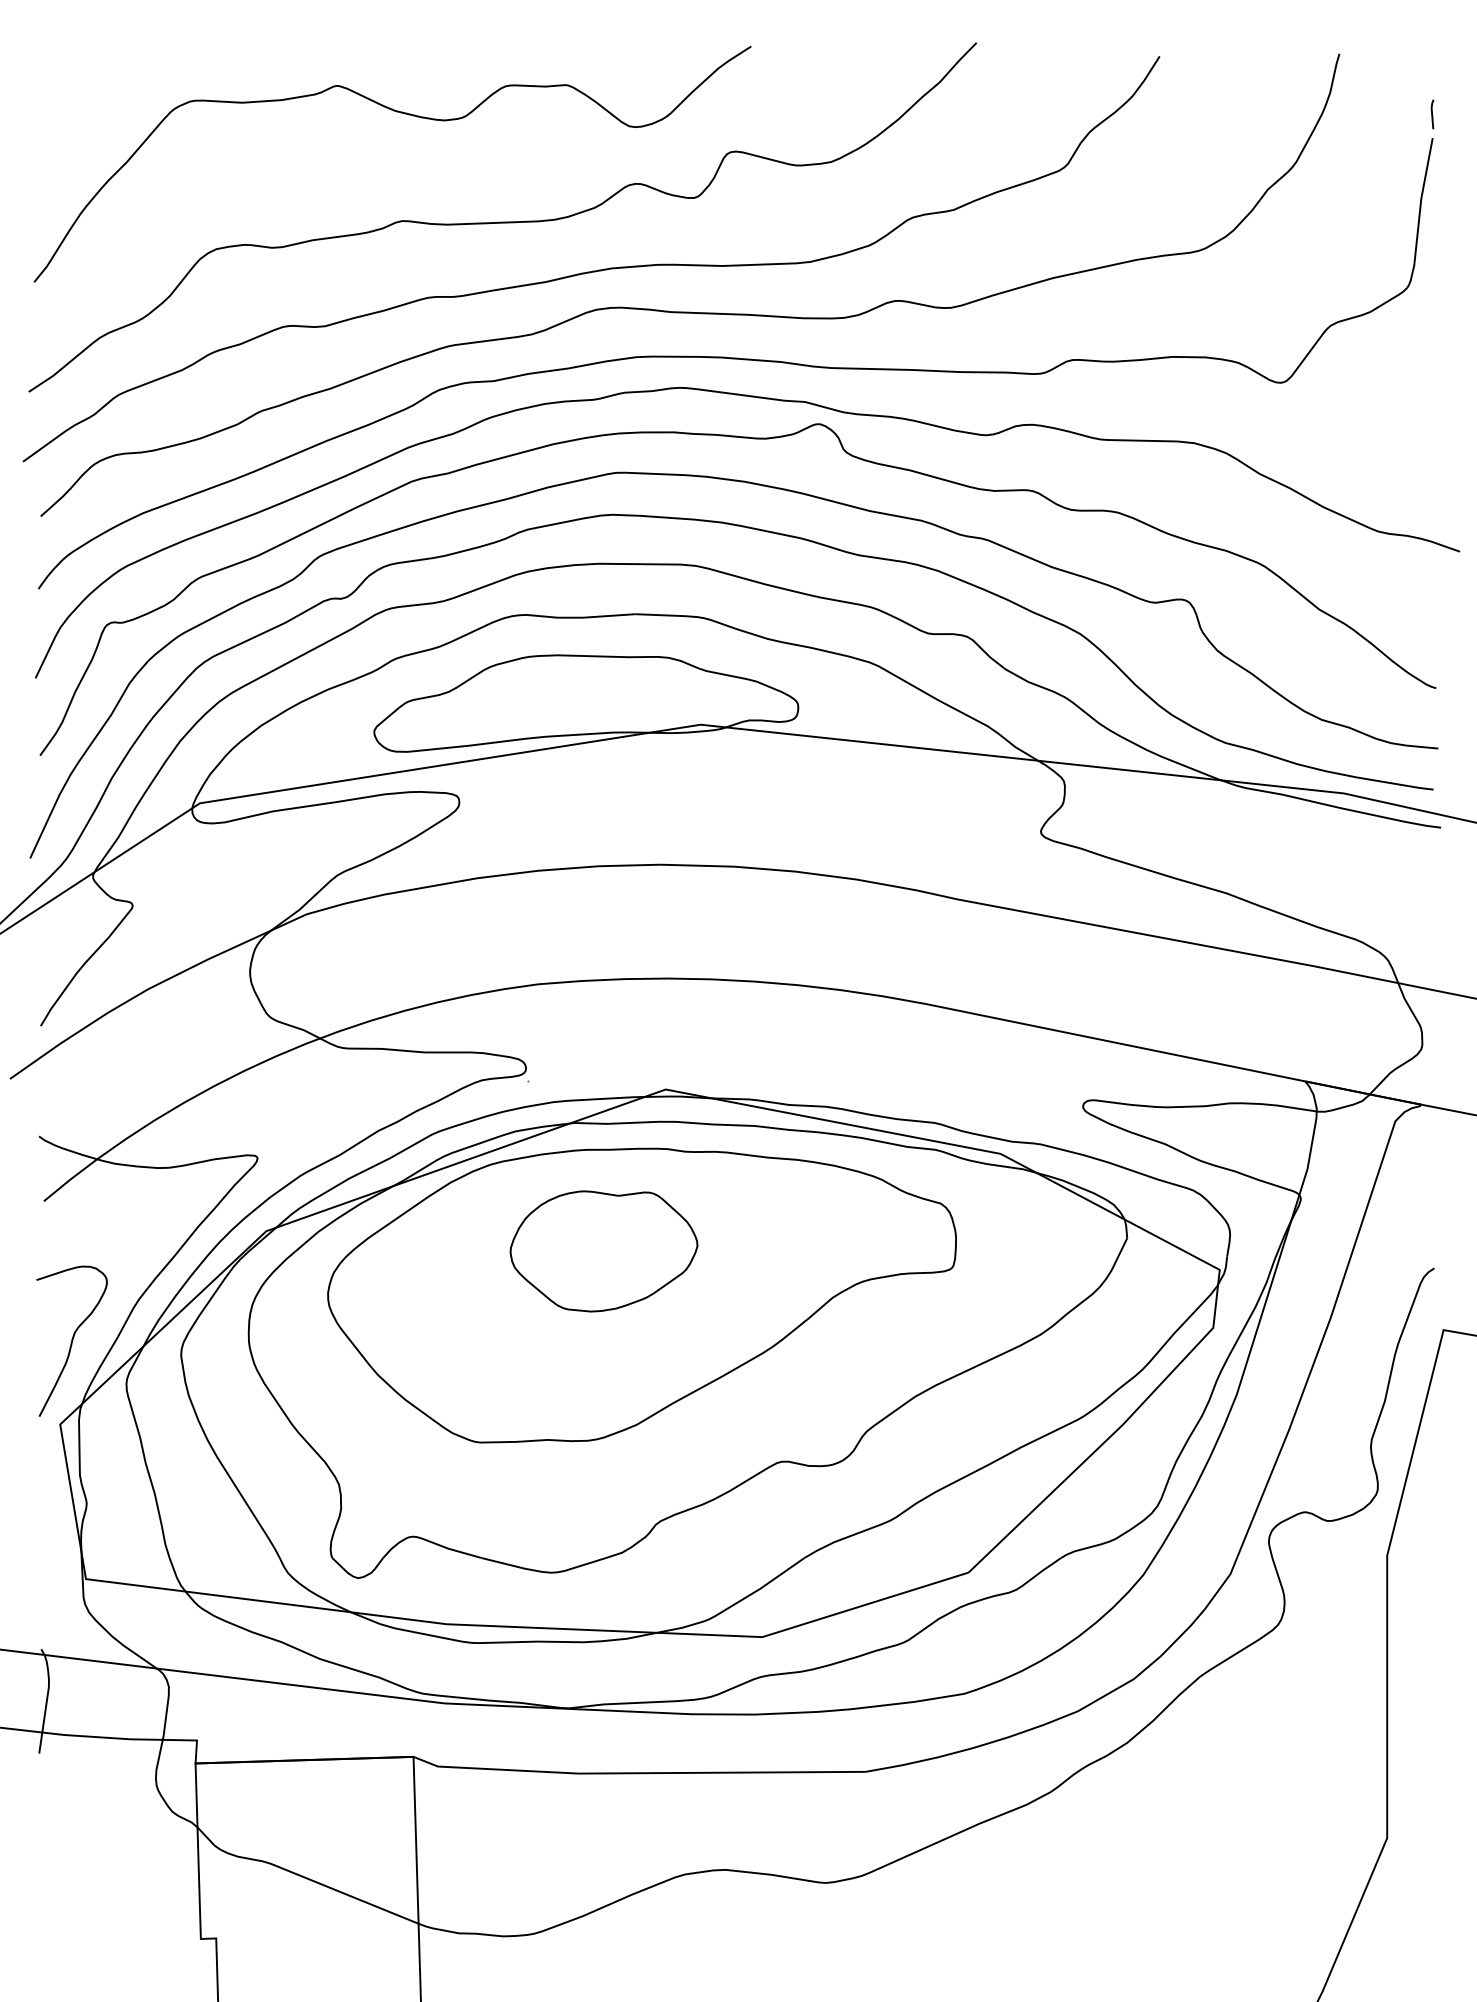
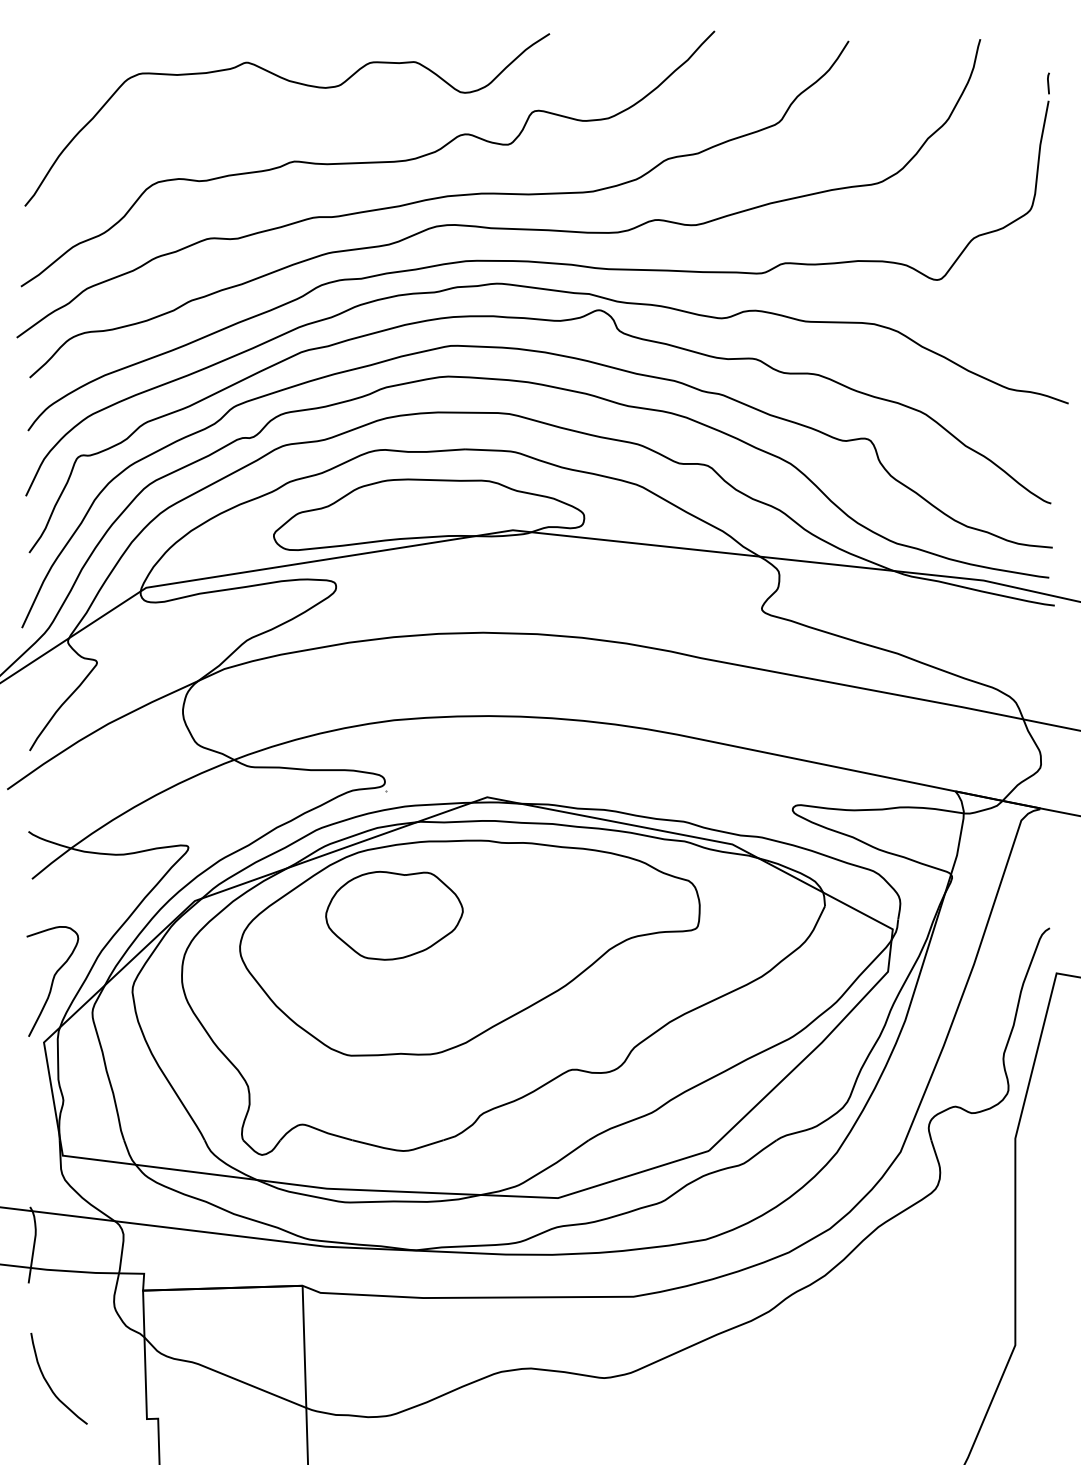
part: (603, 1251) -> (394, 915), moved
curve: (68, 1893) -> (50, 1385), added

